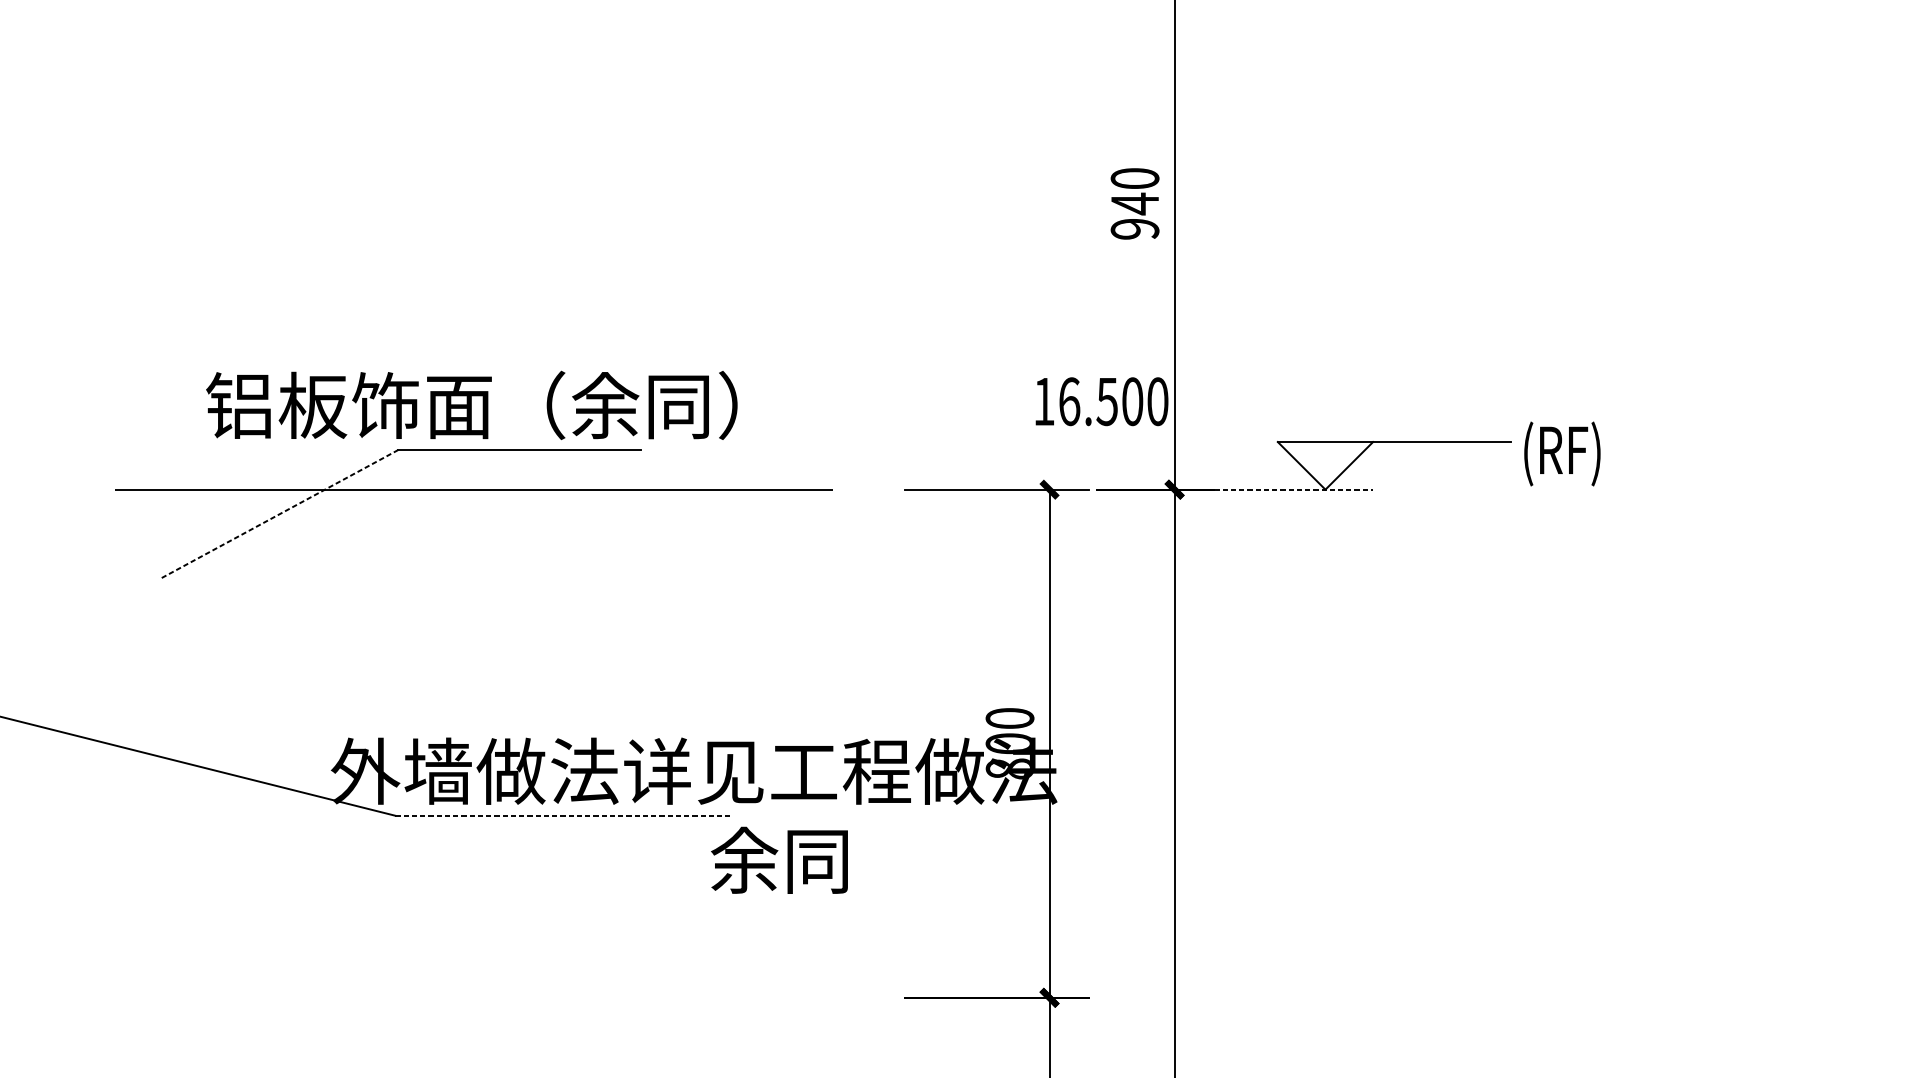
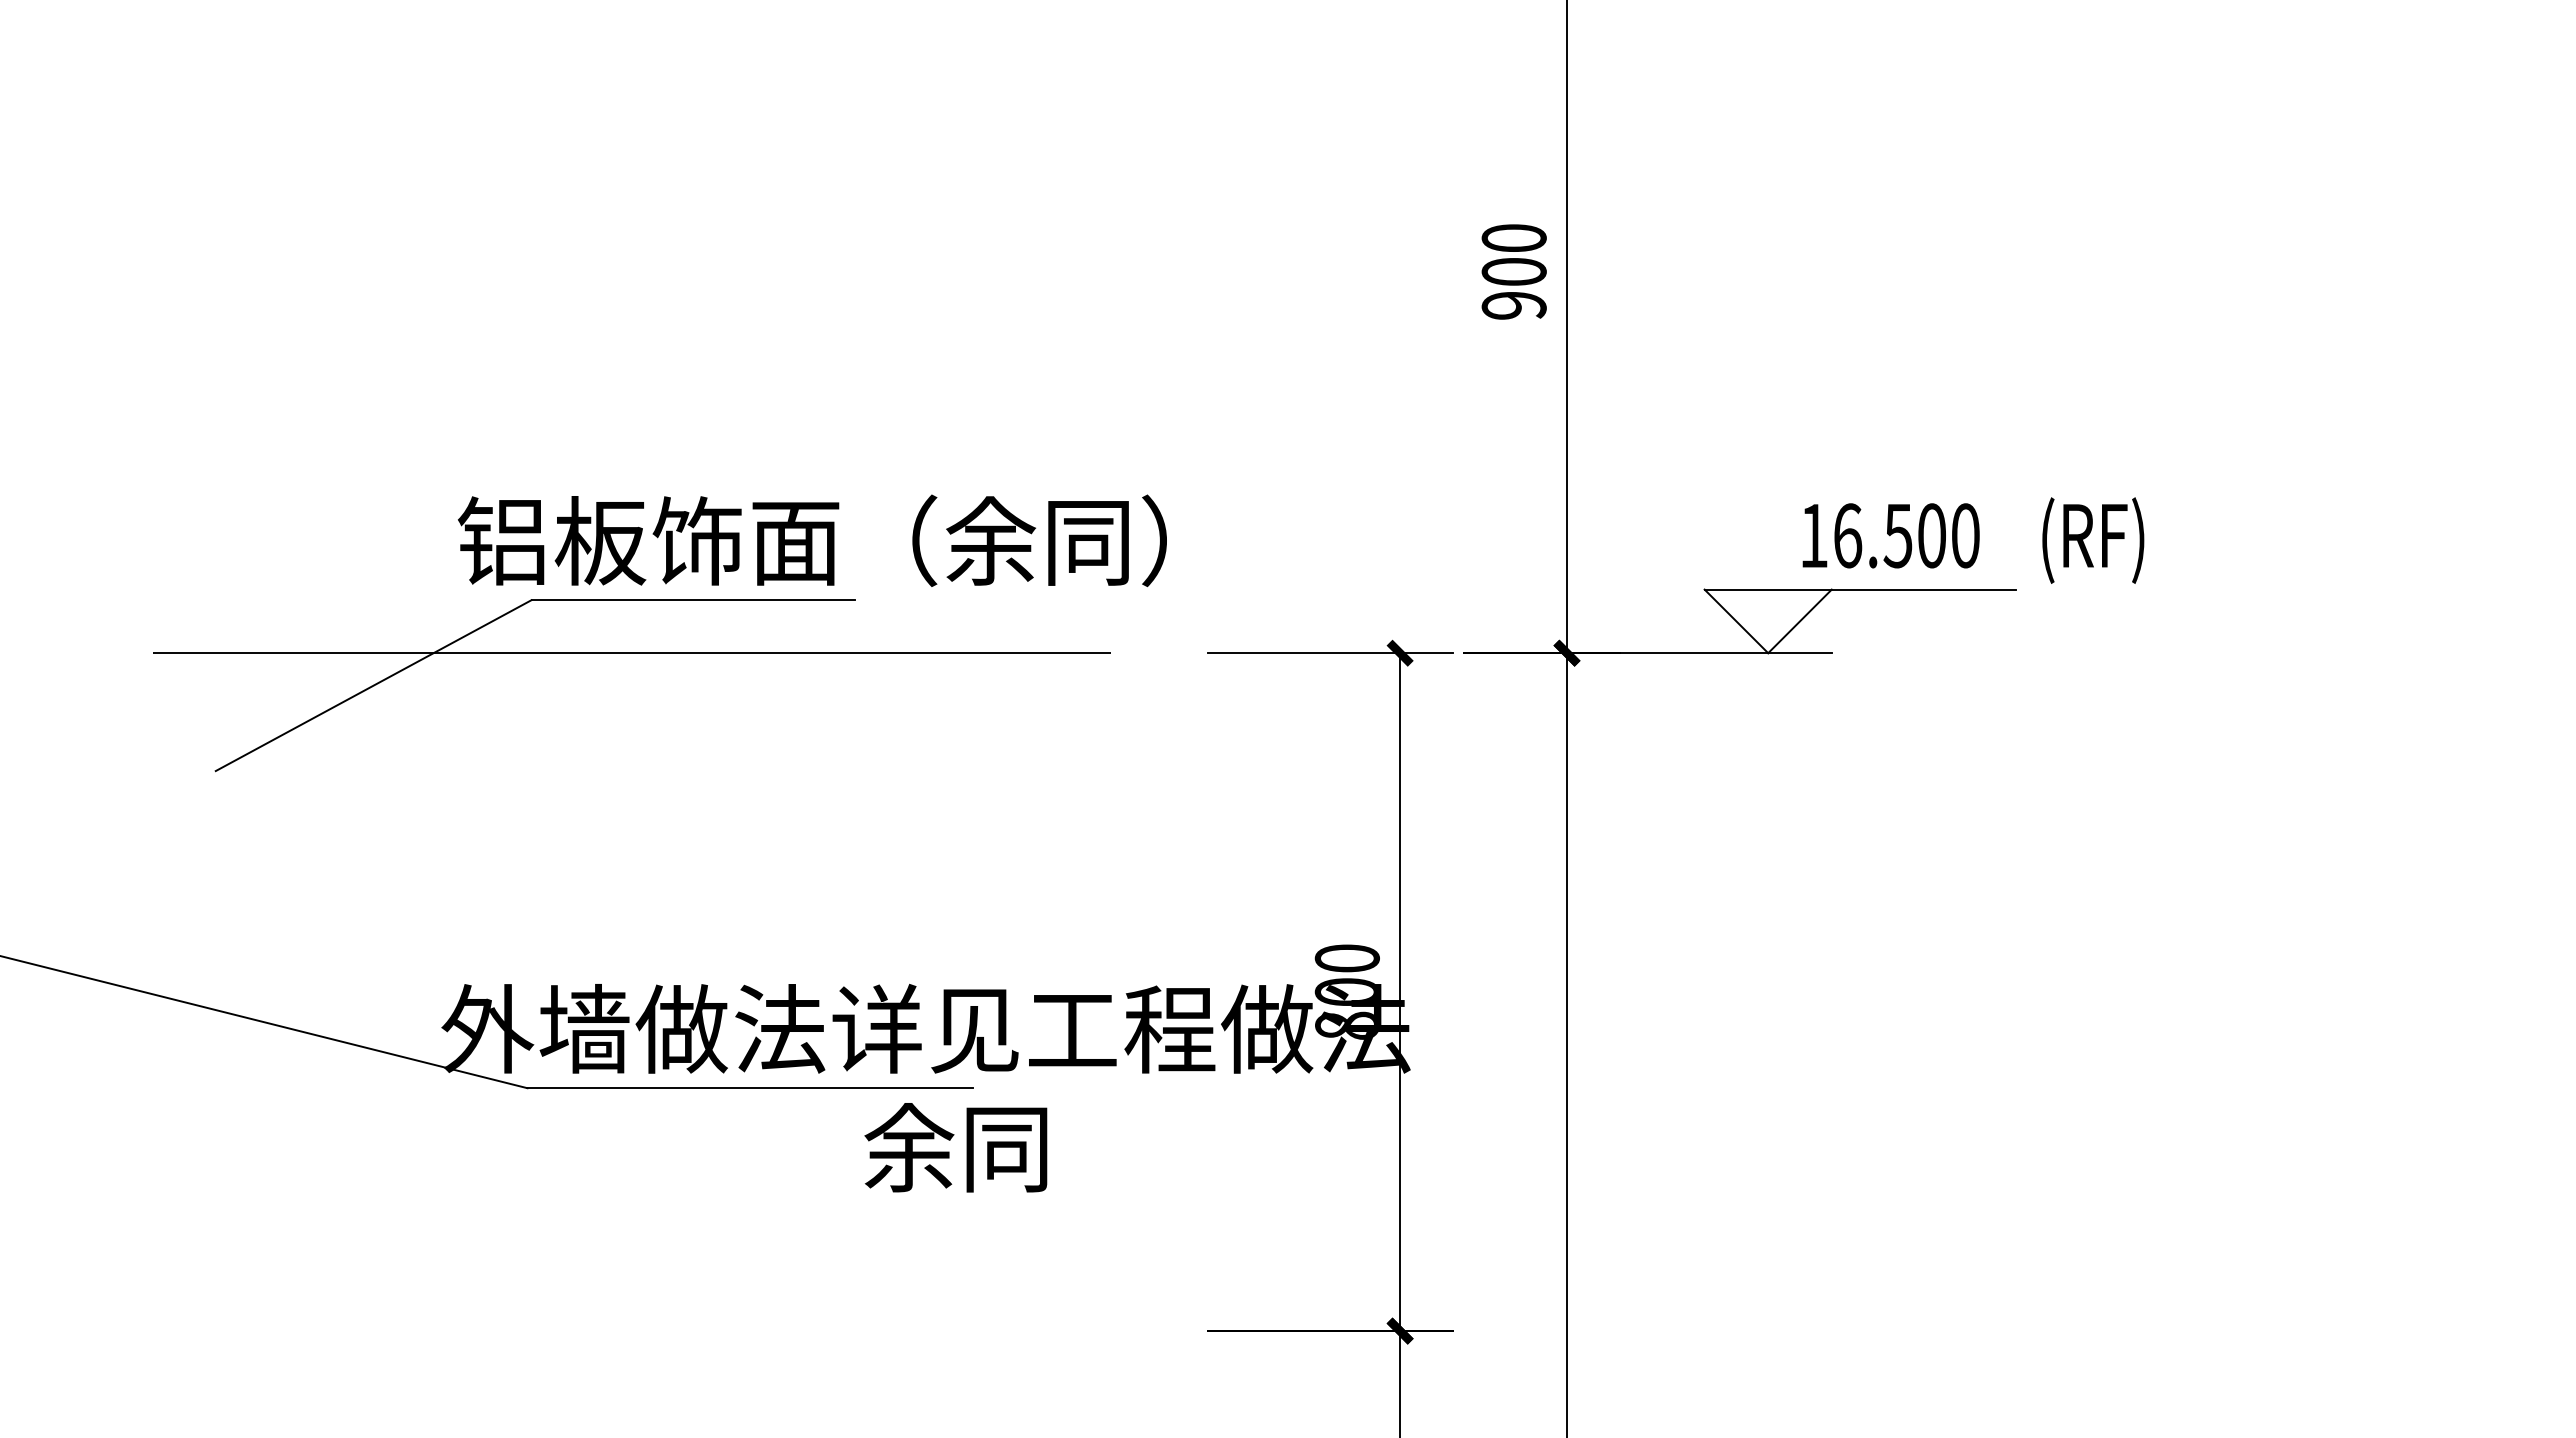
text: (1134, 204) -> (1513, 272), 940 -> 900
text: (1101, 401) -> (1890, 535), moved
text: (471, 405) -> (812, 540), moved
text: (1562, 453) -> (2093, 540), moved
line: (1293, 489) -> (1725, 653), dashed -> solid
line: (279, 513) -> (373, 685), dashed -> solid
line: (562, 815) -> (750, 1088), dashed -> solid
text: (779, 860) -> (955, 1147), moved

